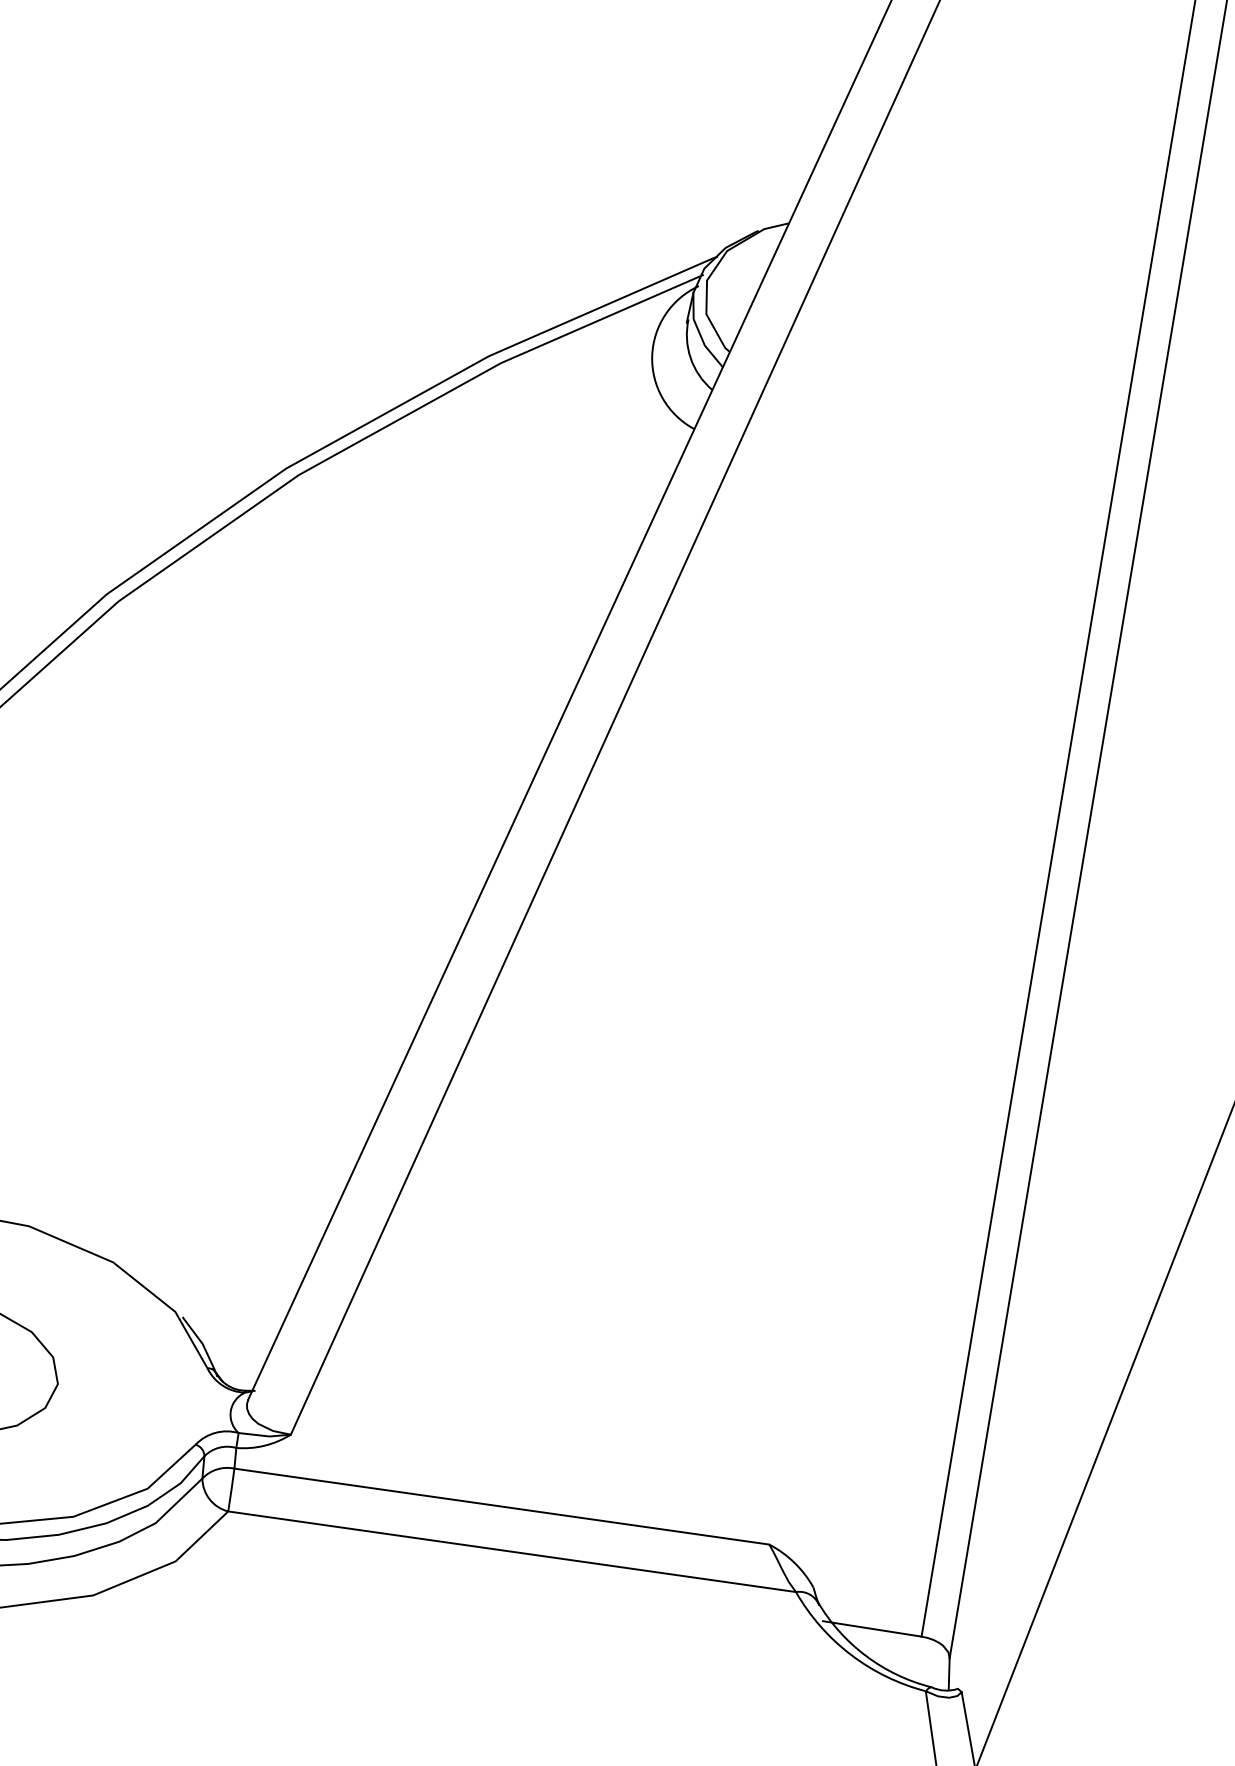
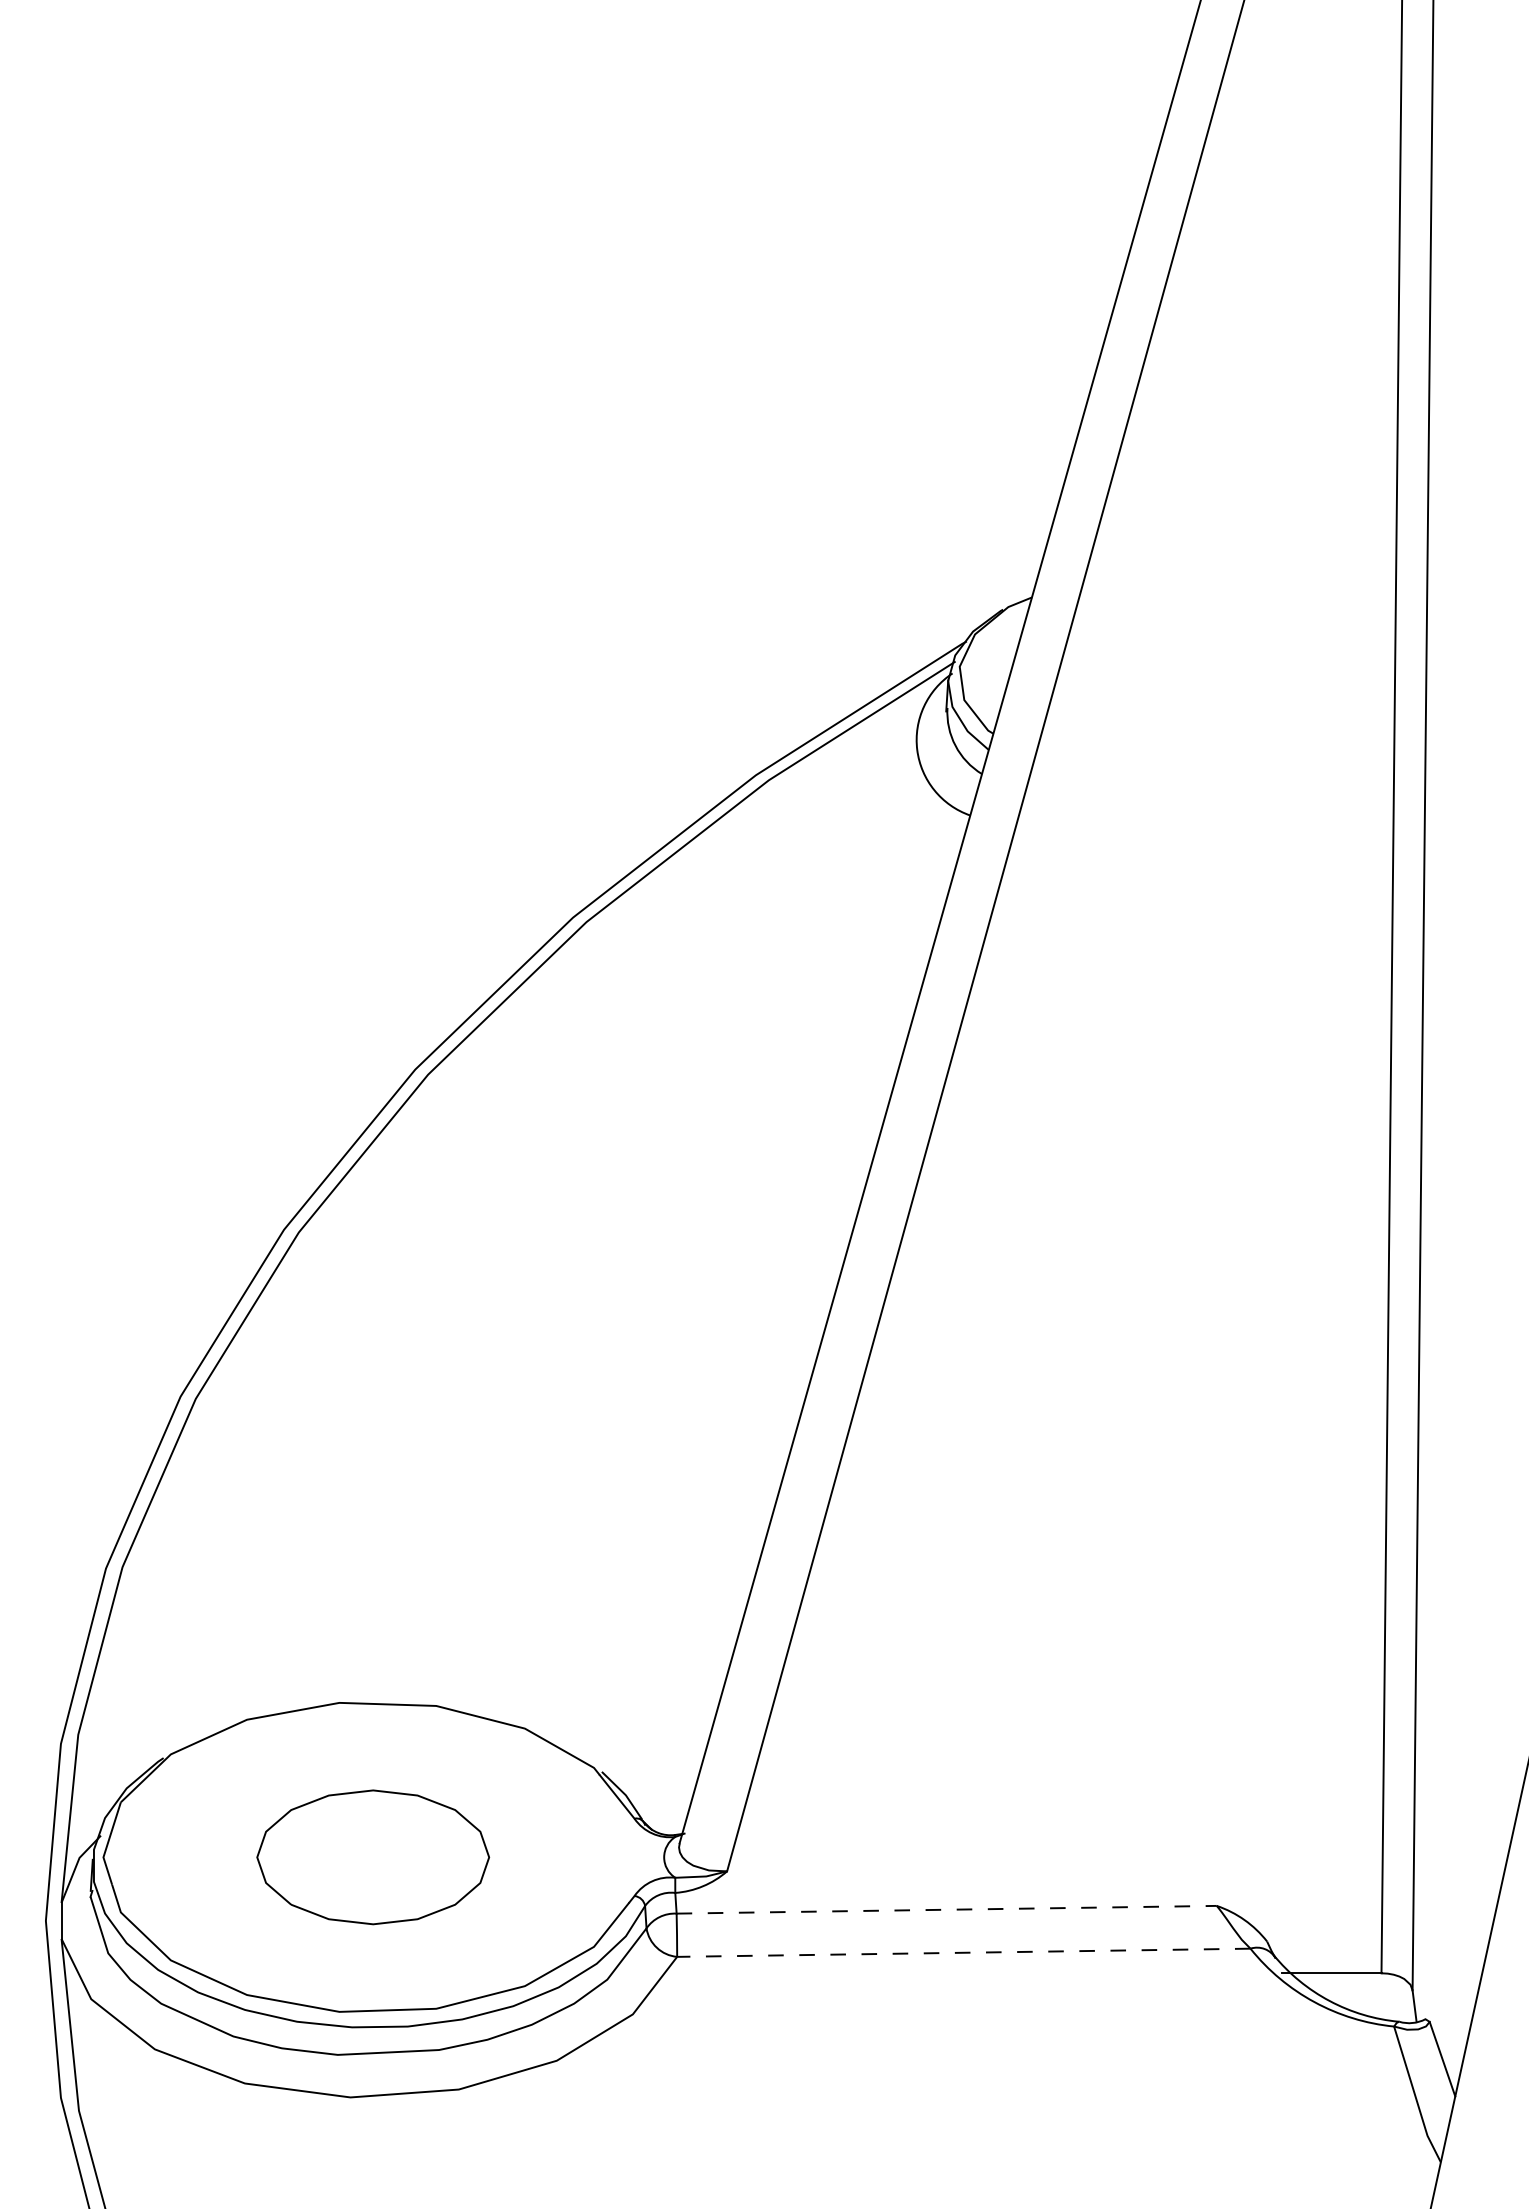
line: (502, 1506) -> (947, 1909), solid -> dashed
line: (511, 1551) -> (963, 1952), solid -> dashed

